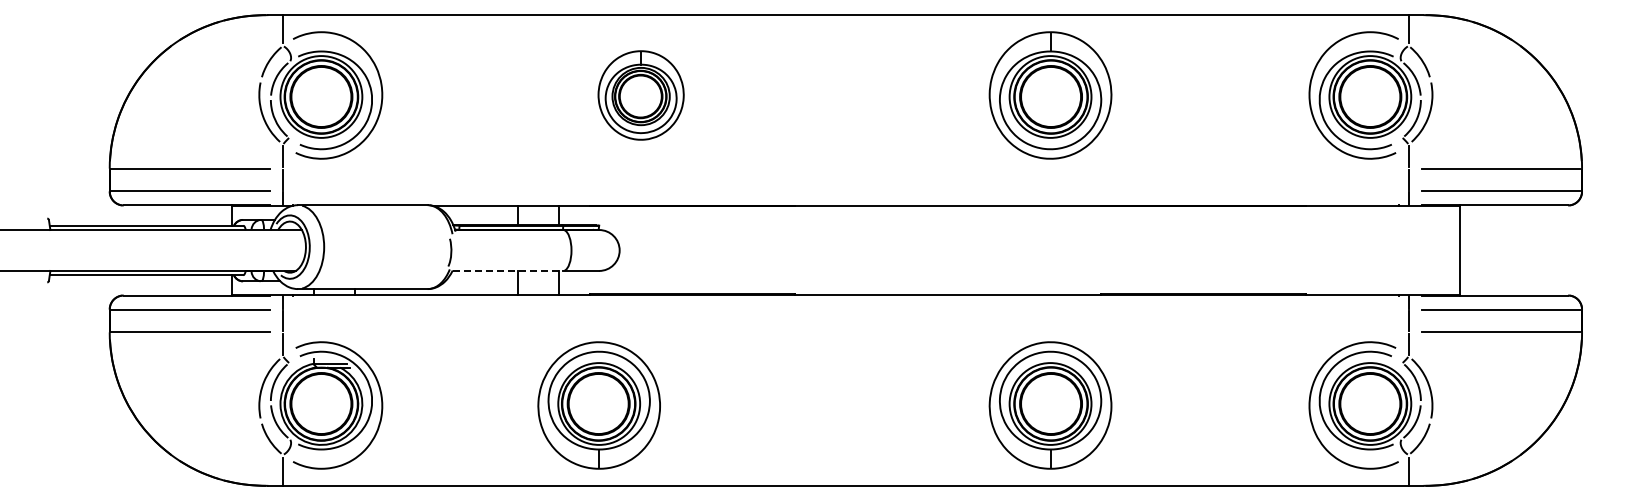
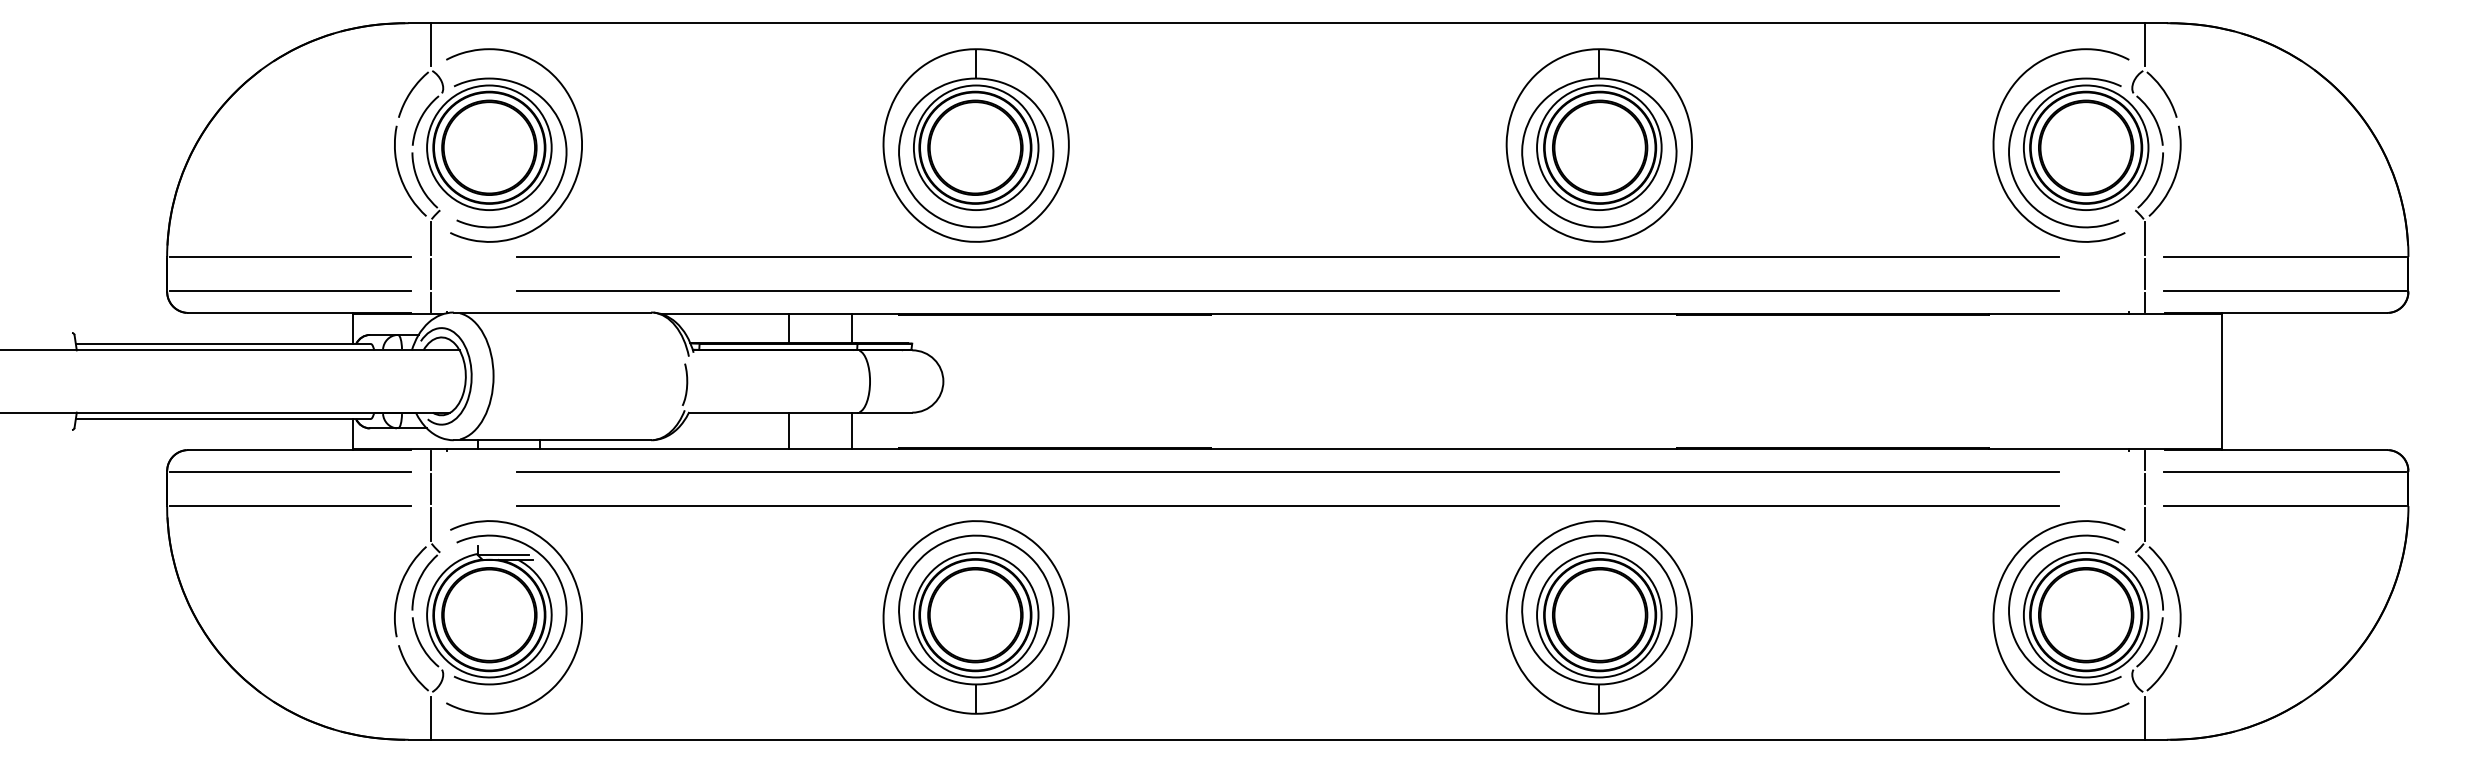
part: (640, 95) -> (975, 145), size x1.43
line: (845, 168) -> (1287, 256), added
line: (845, 191) -> (1287, 291), added
line: (508, 270) -> (774, 411), dashed -> solid
line: (845, 309) -> (1287, 471), added
line: (845, 332) -> (1287, 506), added
part: (598, 405) -> (975, 617), moved

